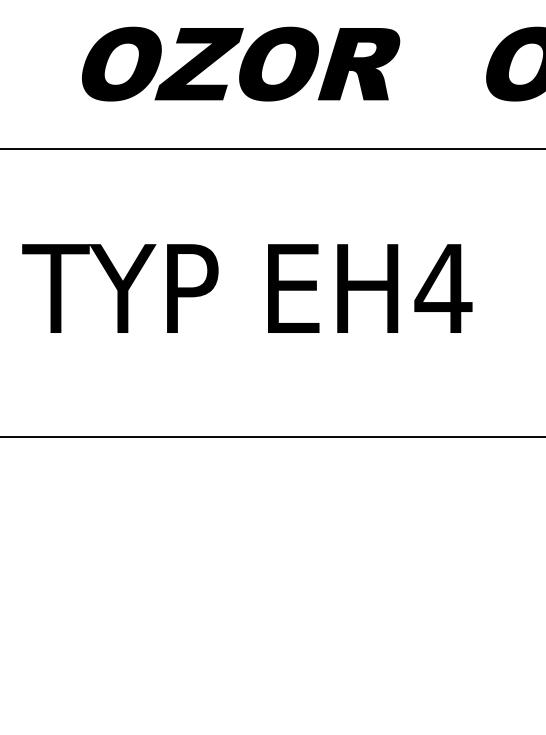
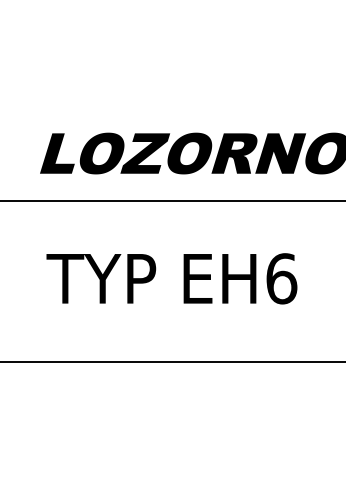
fill: (40, 64) -> (56, 153), added
fill: (441, 64) -> (280, 153), added
text: (443, 288) -> (281, 278), EH4 -> EH6

